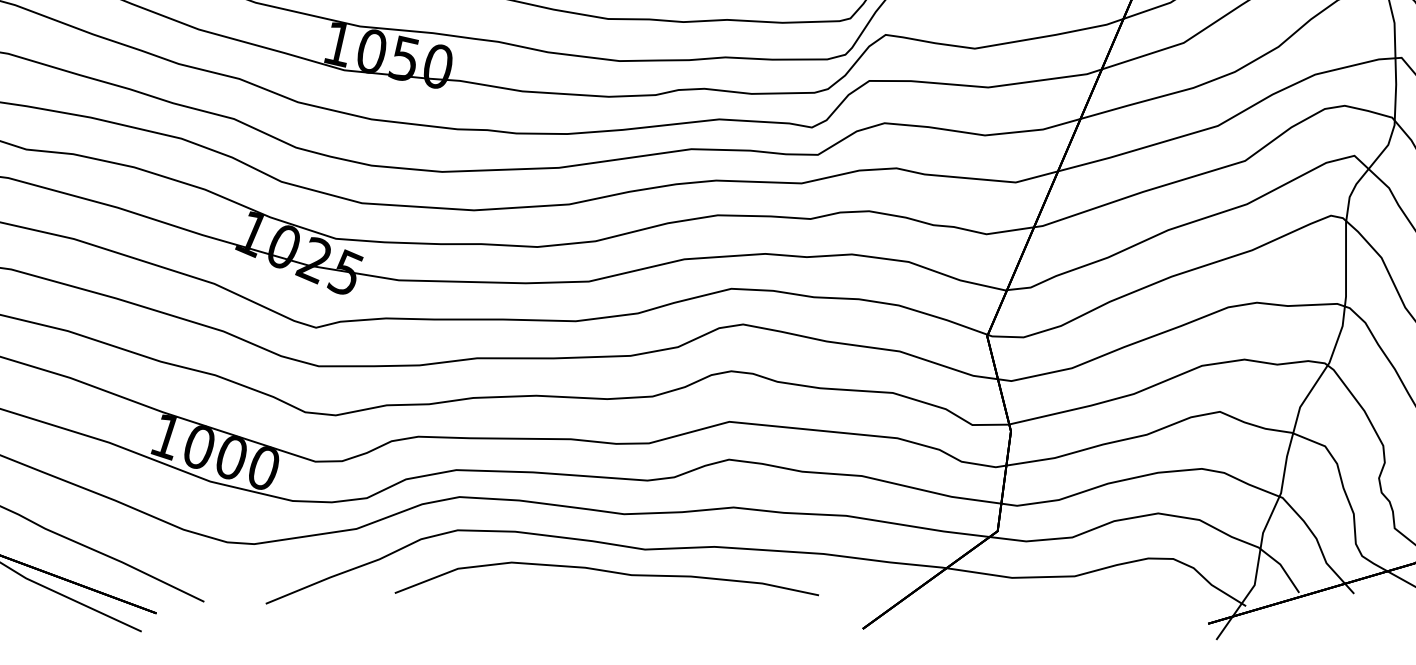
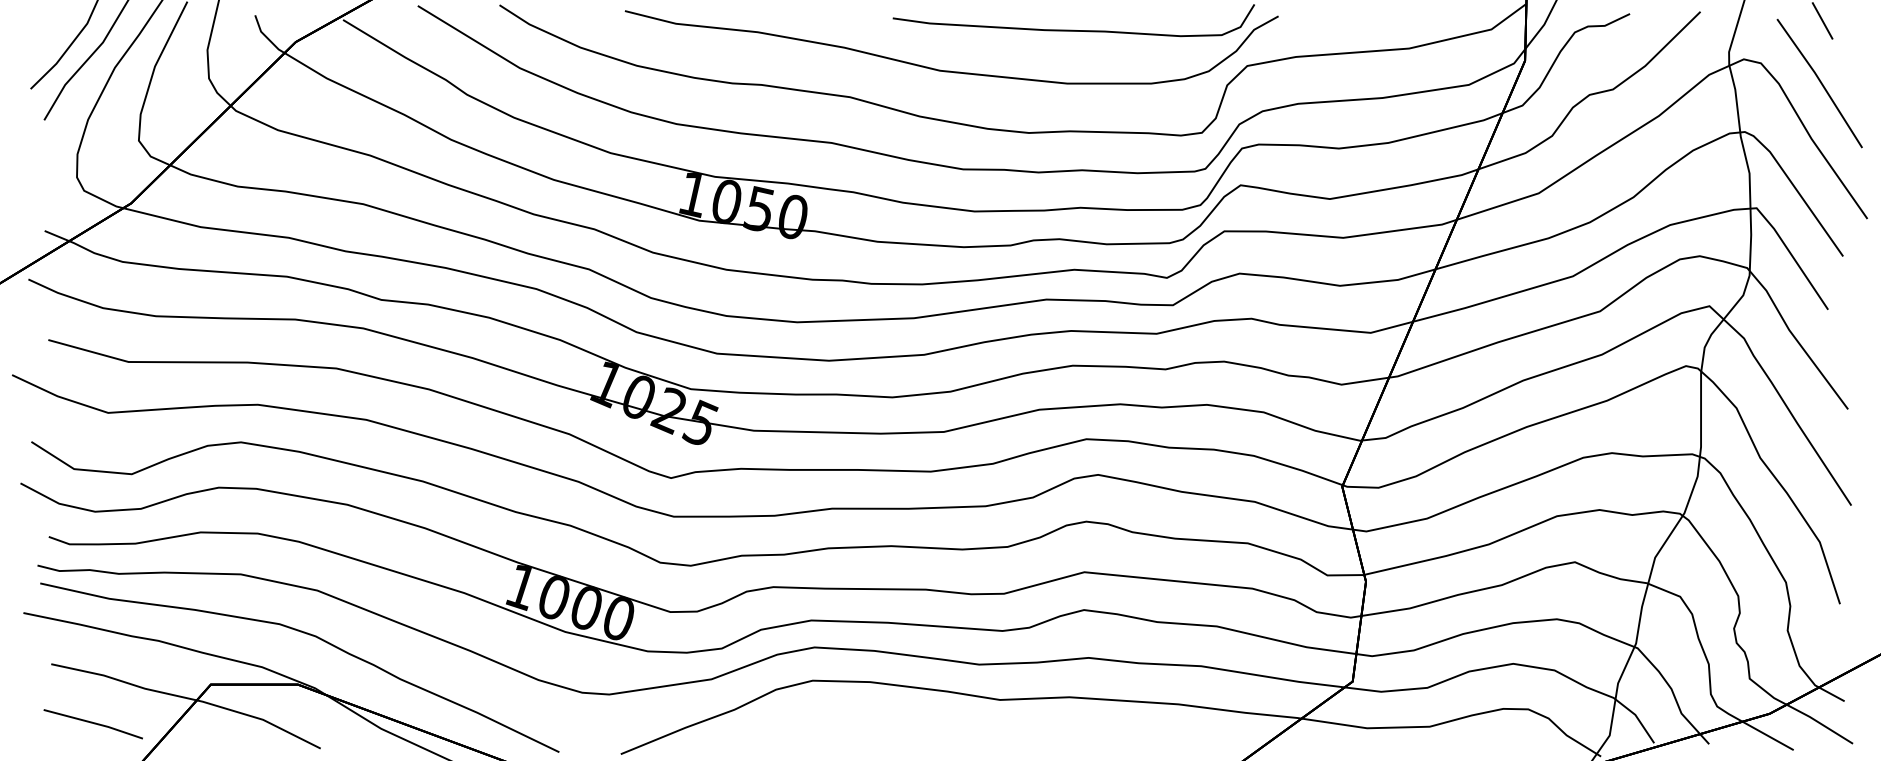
curve: (606, 572) -> (961, 722), removed

